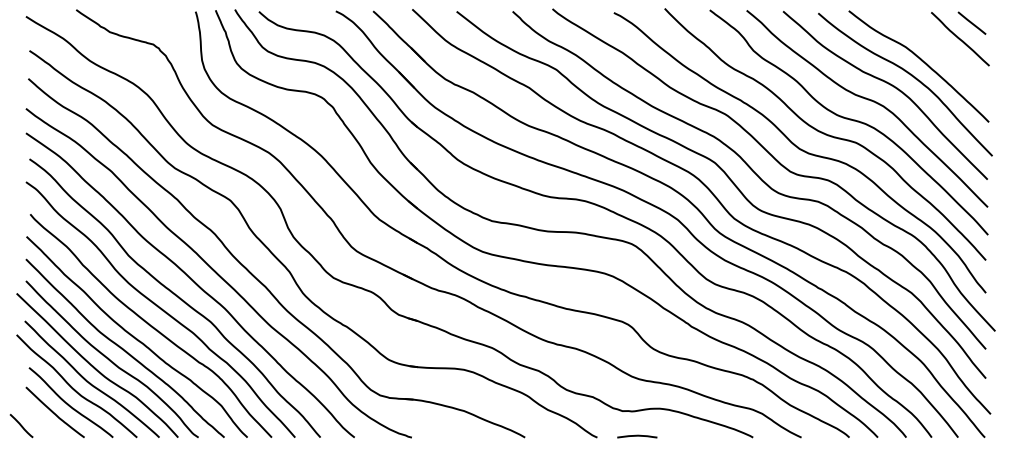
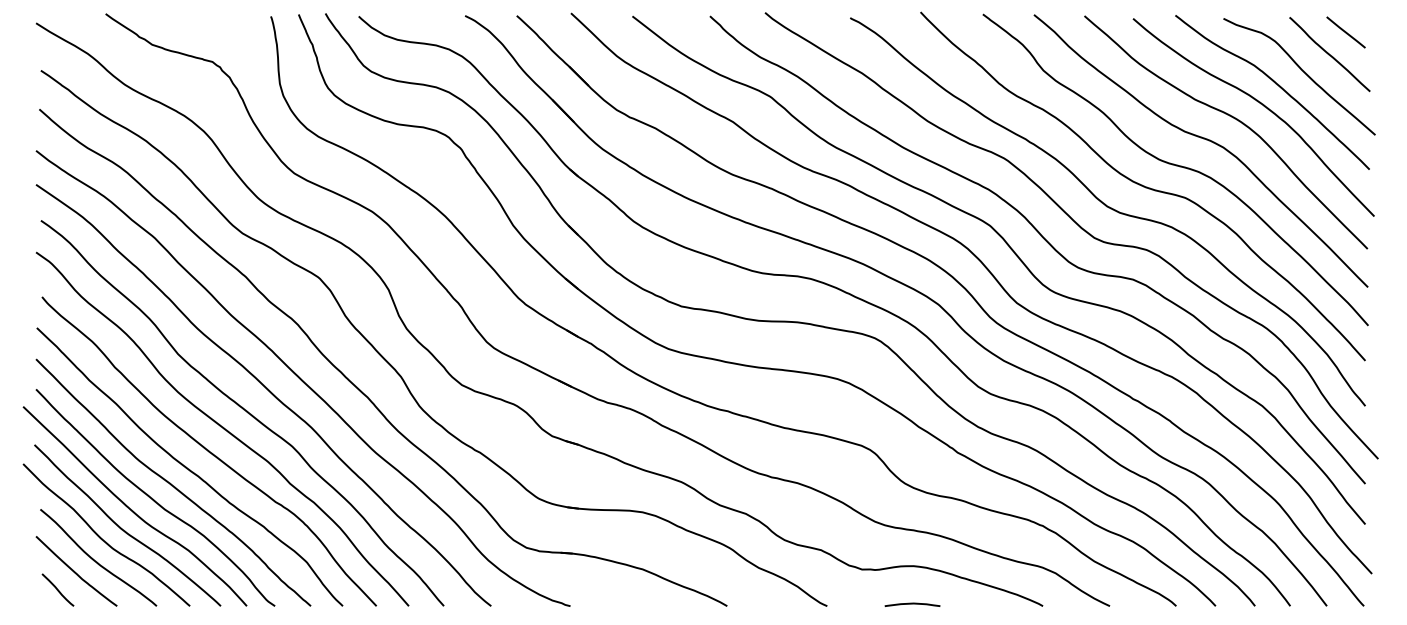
curve: (941, 52) -> (1303, 72), added
line: (21, 425) -> (57, 589), moved
curve: (637, 436) -> (912, 604), moved

